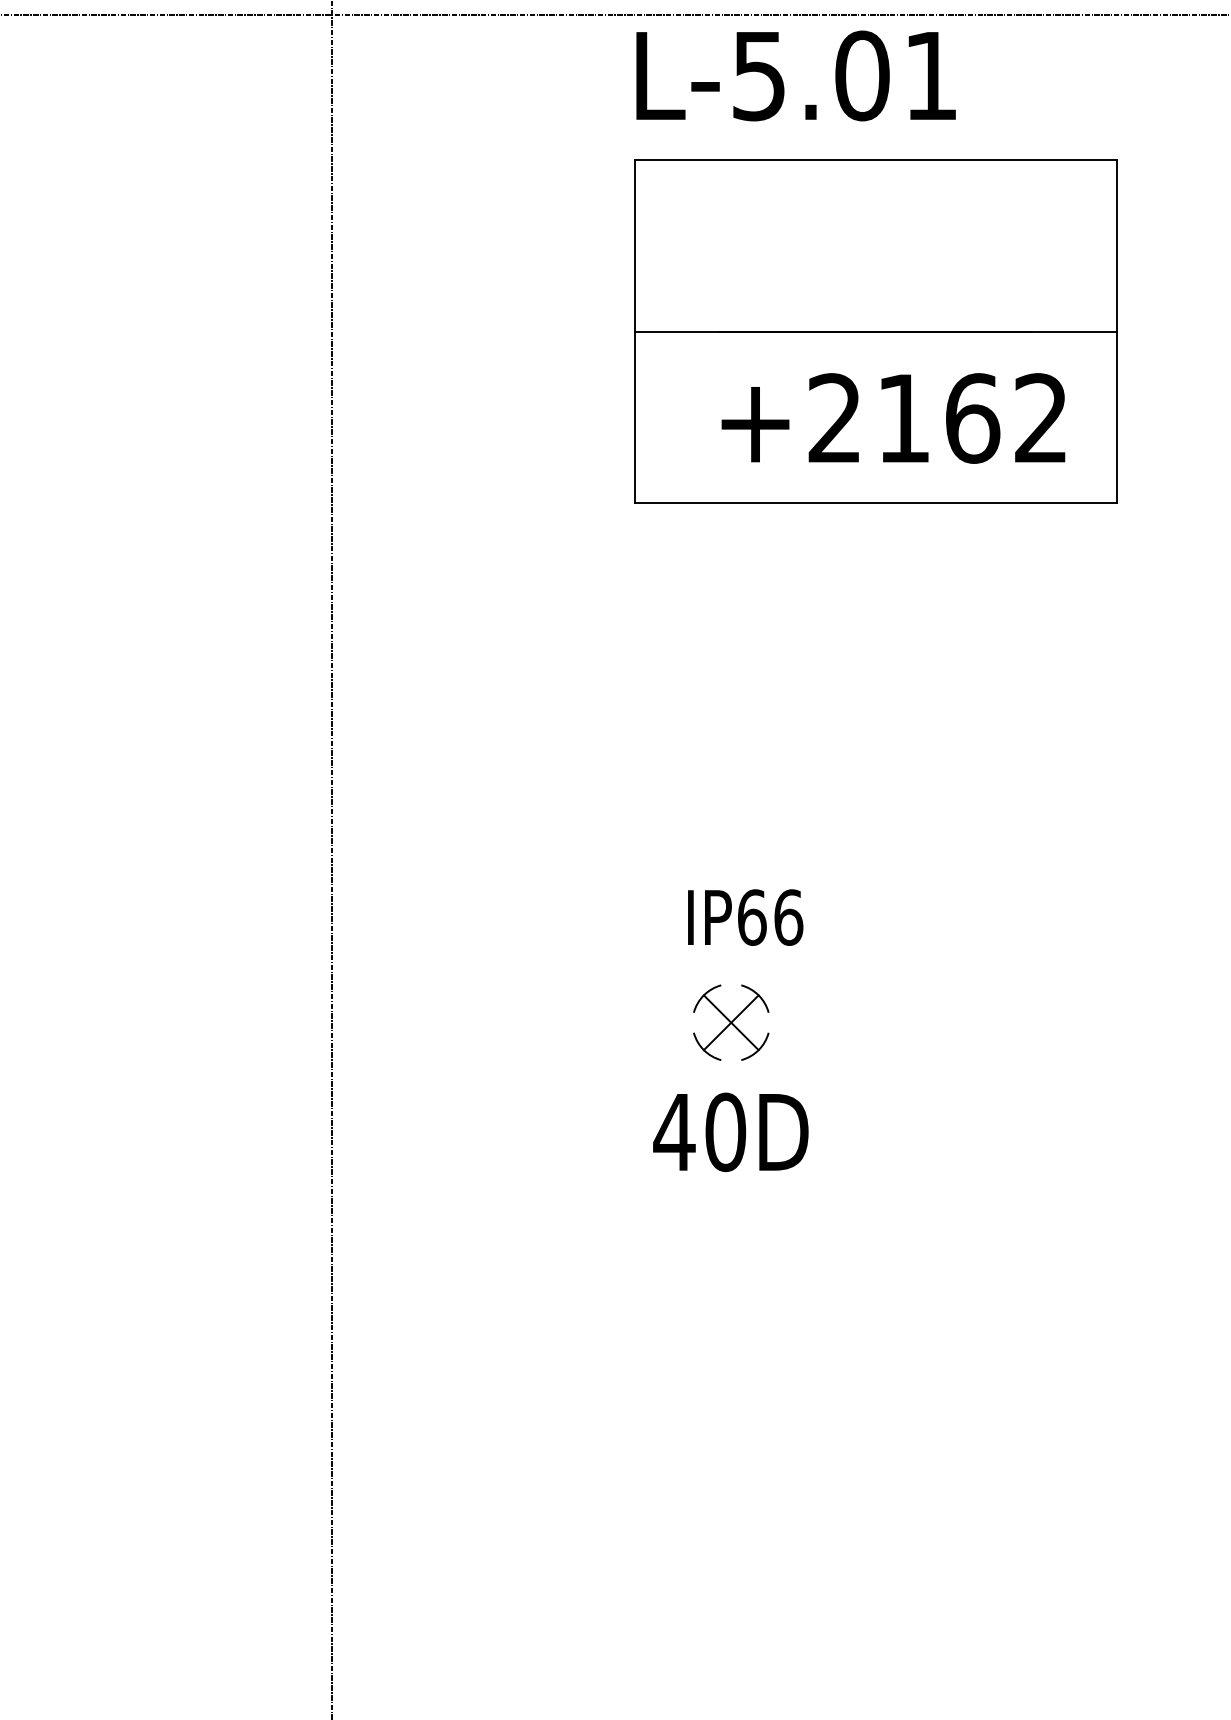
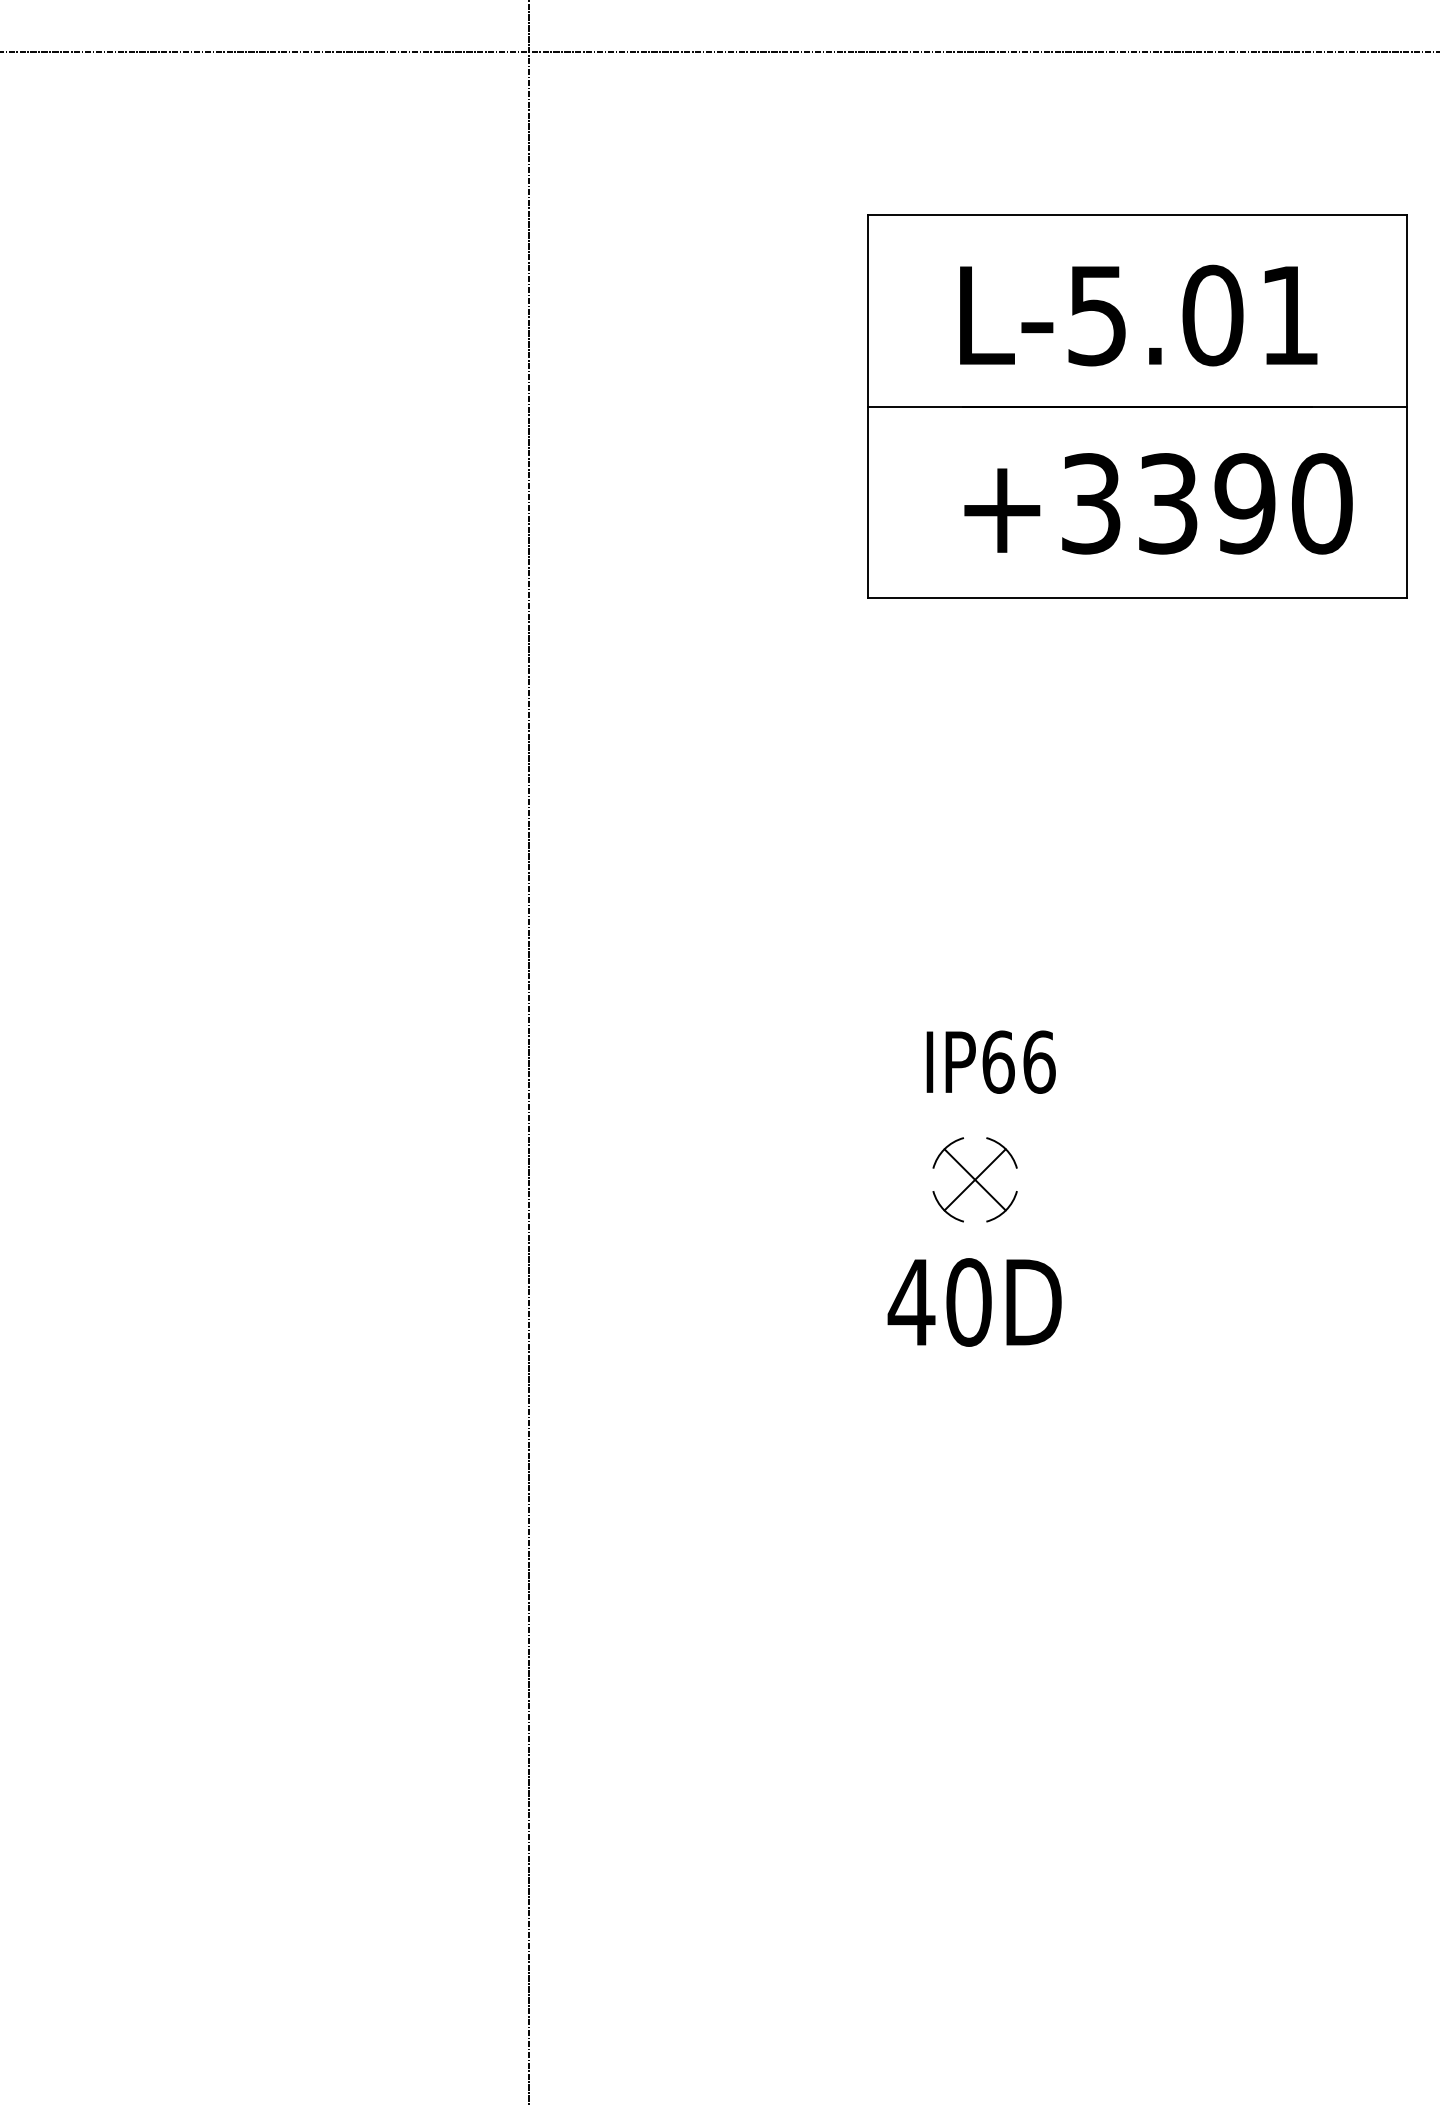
text: (795, 75) -> (1138, 315), moved
text: (938, 418) -> (1206, 503), +2162 -> +3390

